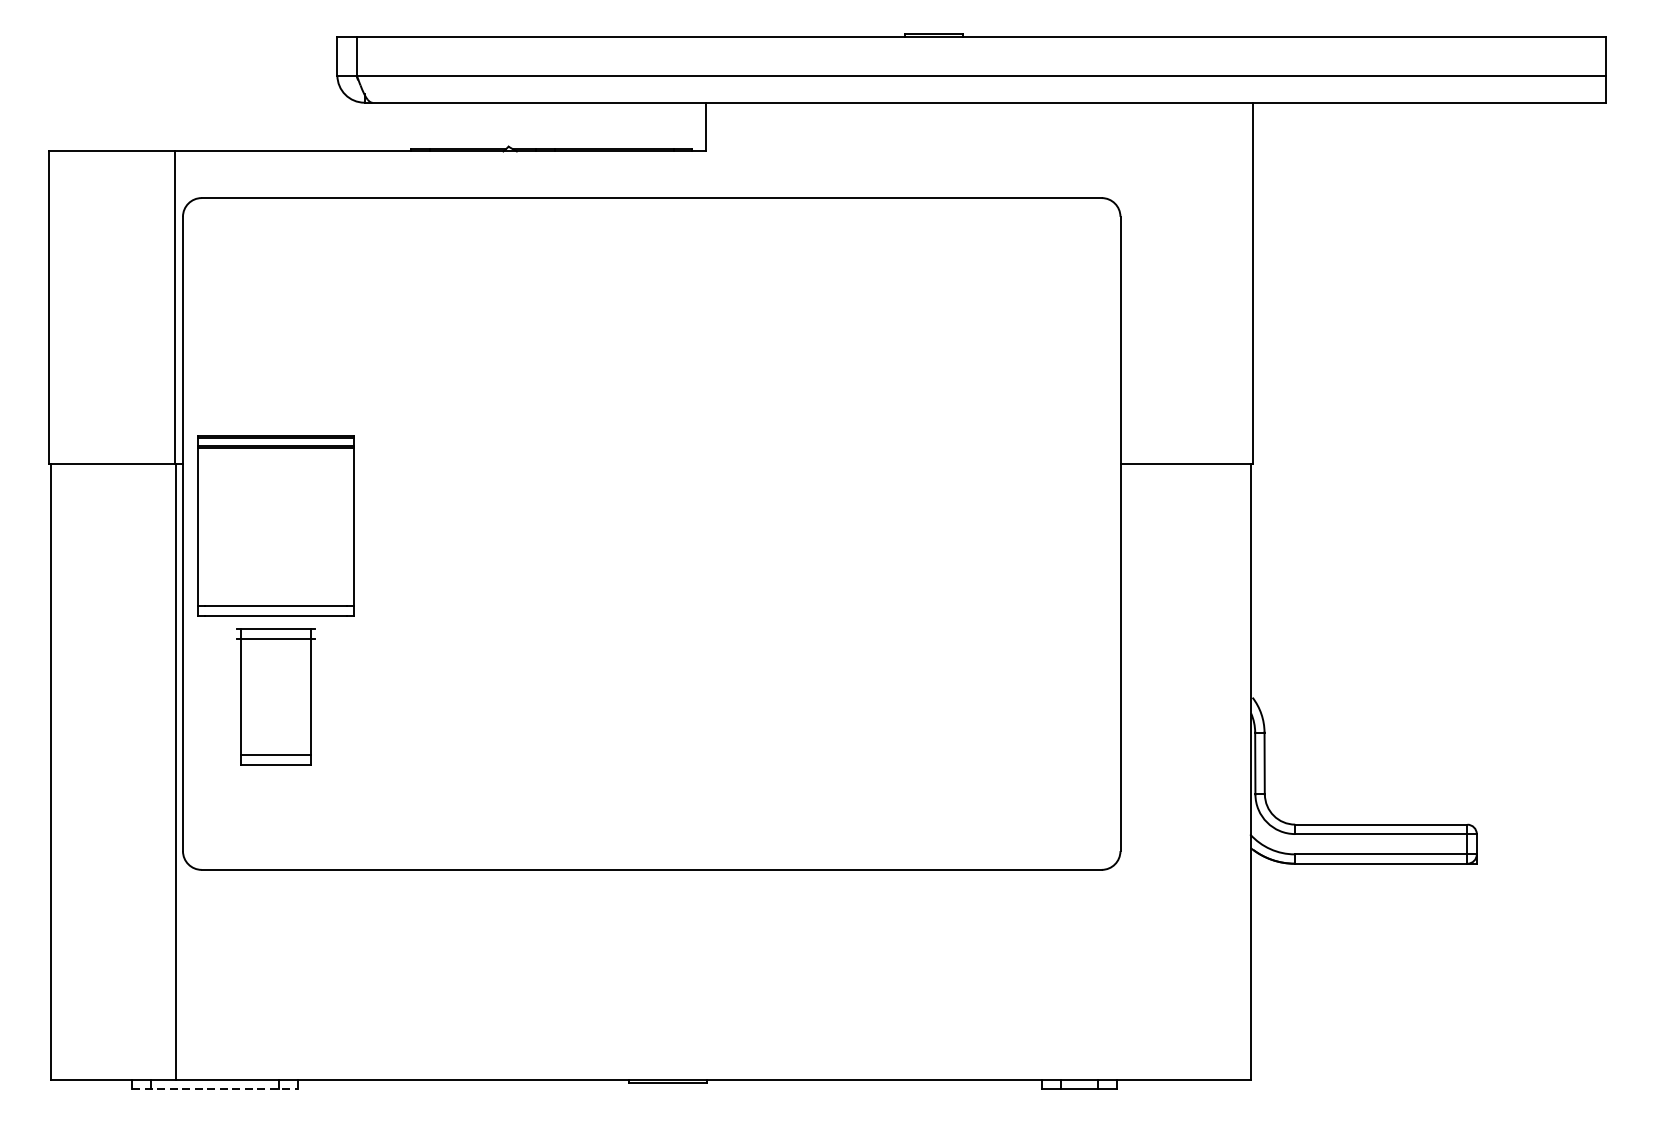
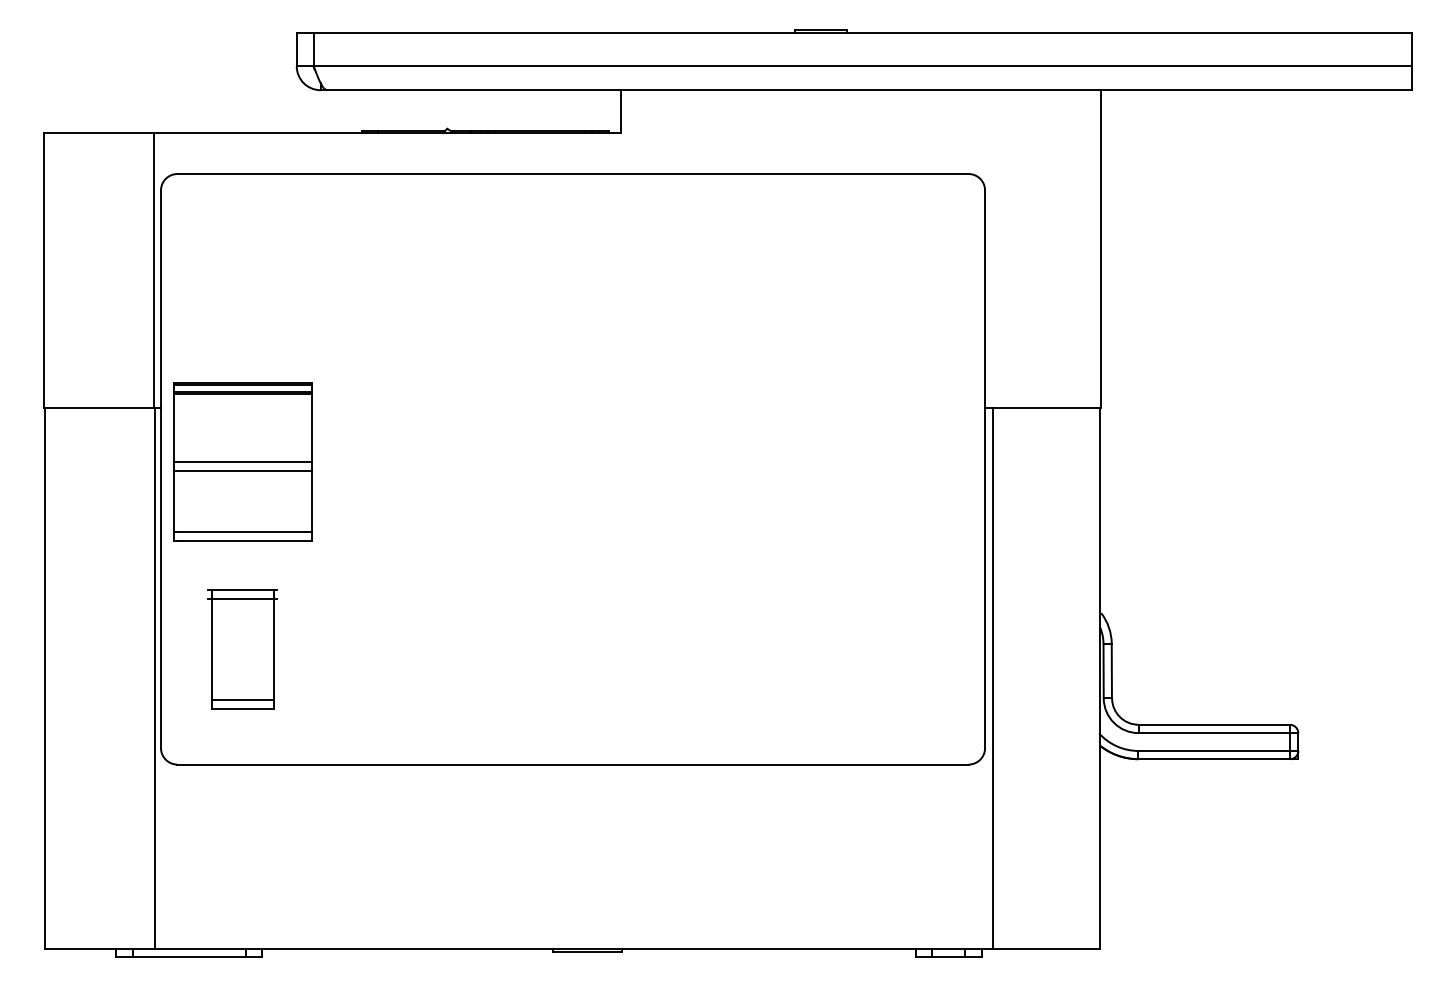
line: (275, 526) -> (242, 462), added
line: (275, 535) -> (242, 470), added
part: (275, 696) -> (242, 649), moved
line: (1128, 771) -> (992, 678), added
line: (215, 1089) -> (189, 957), dashed -> solid

